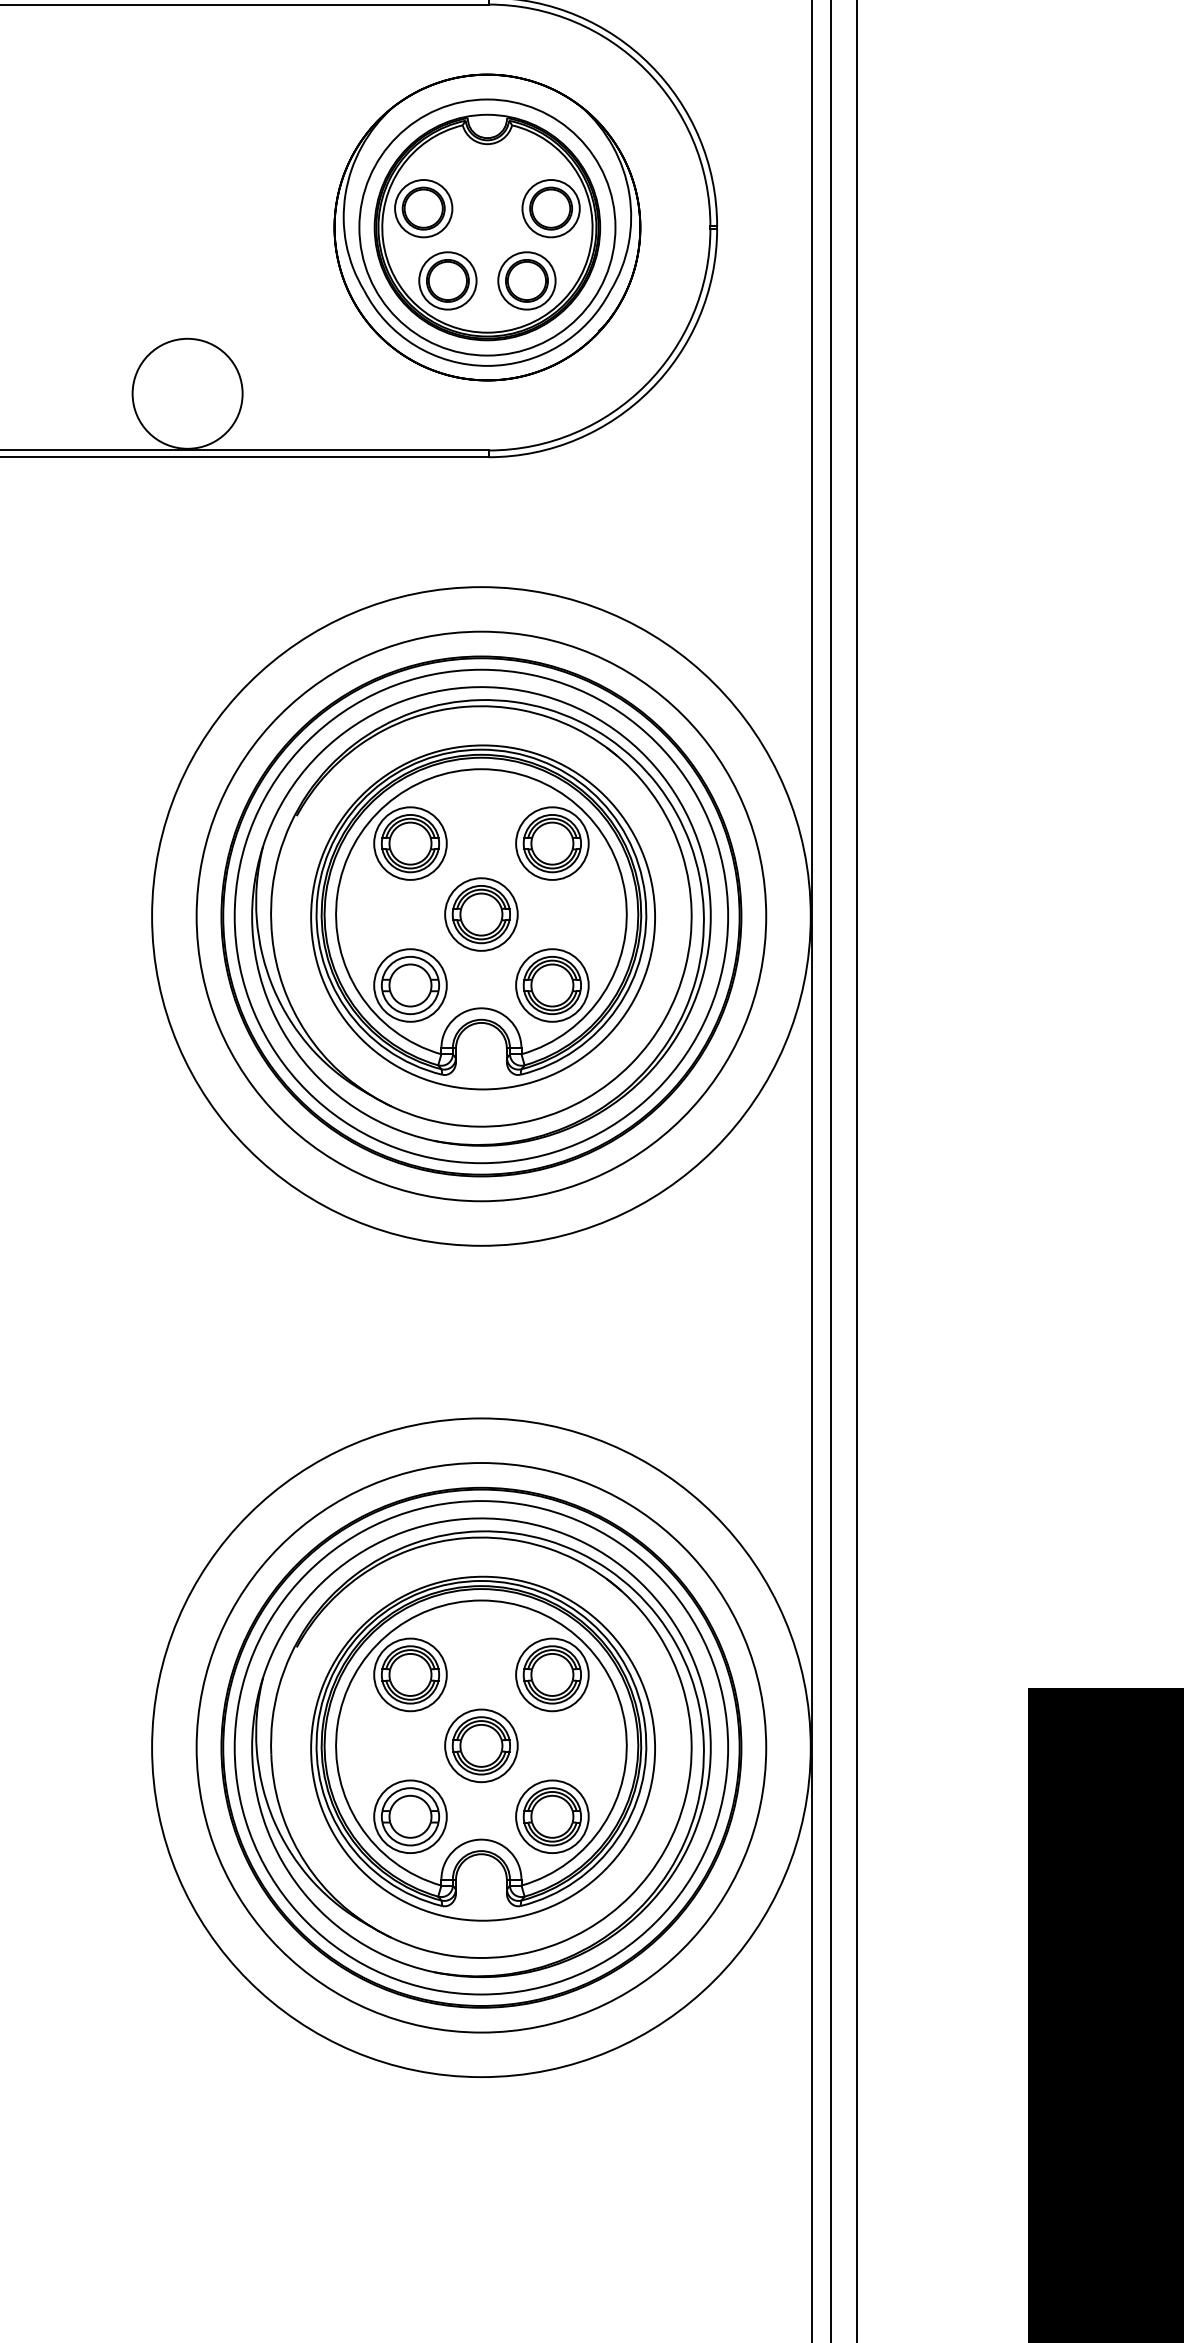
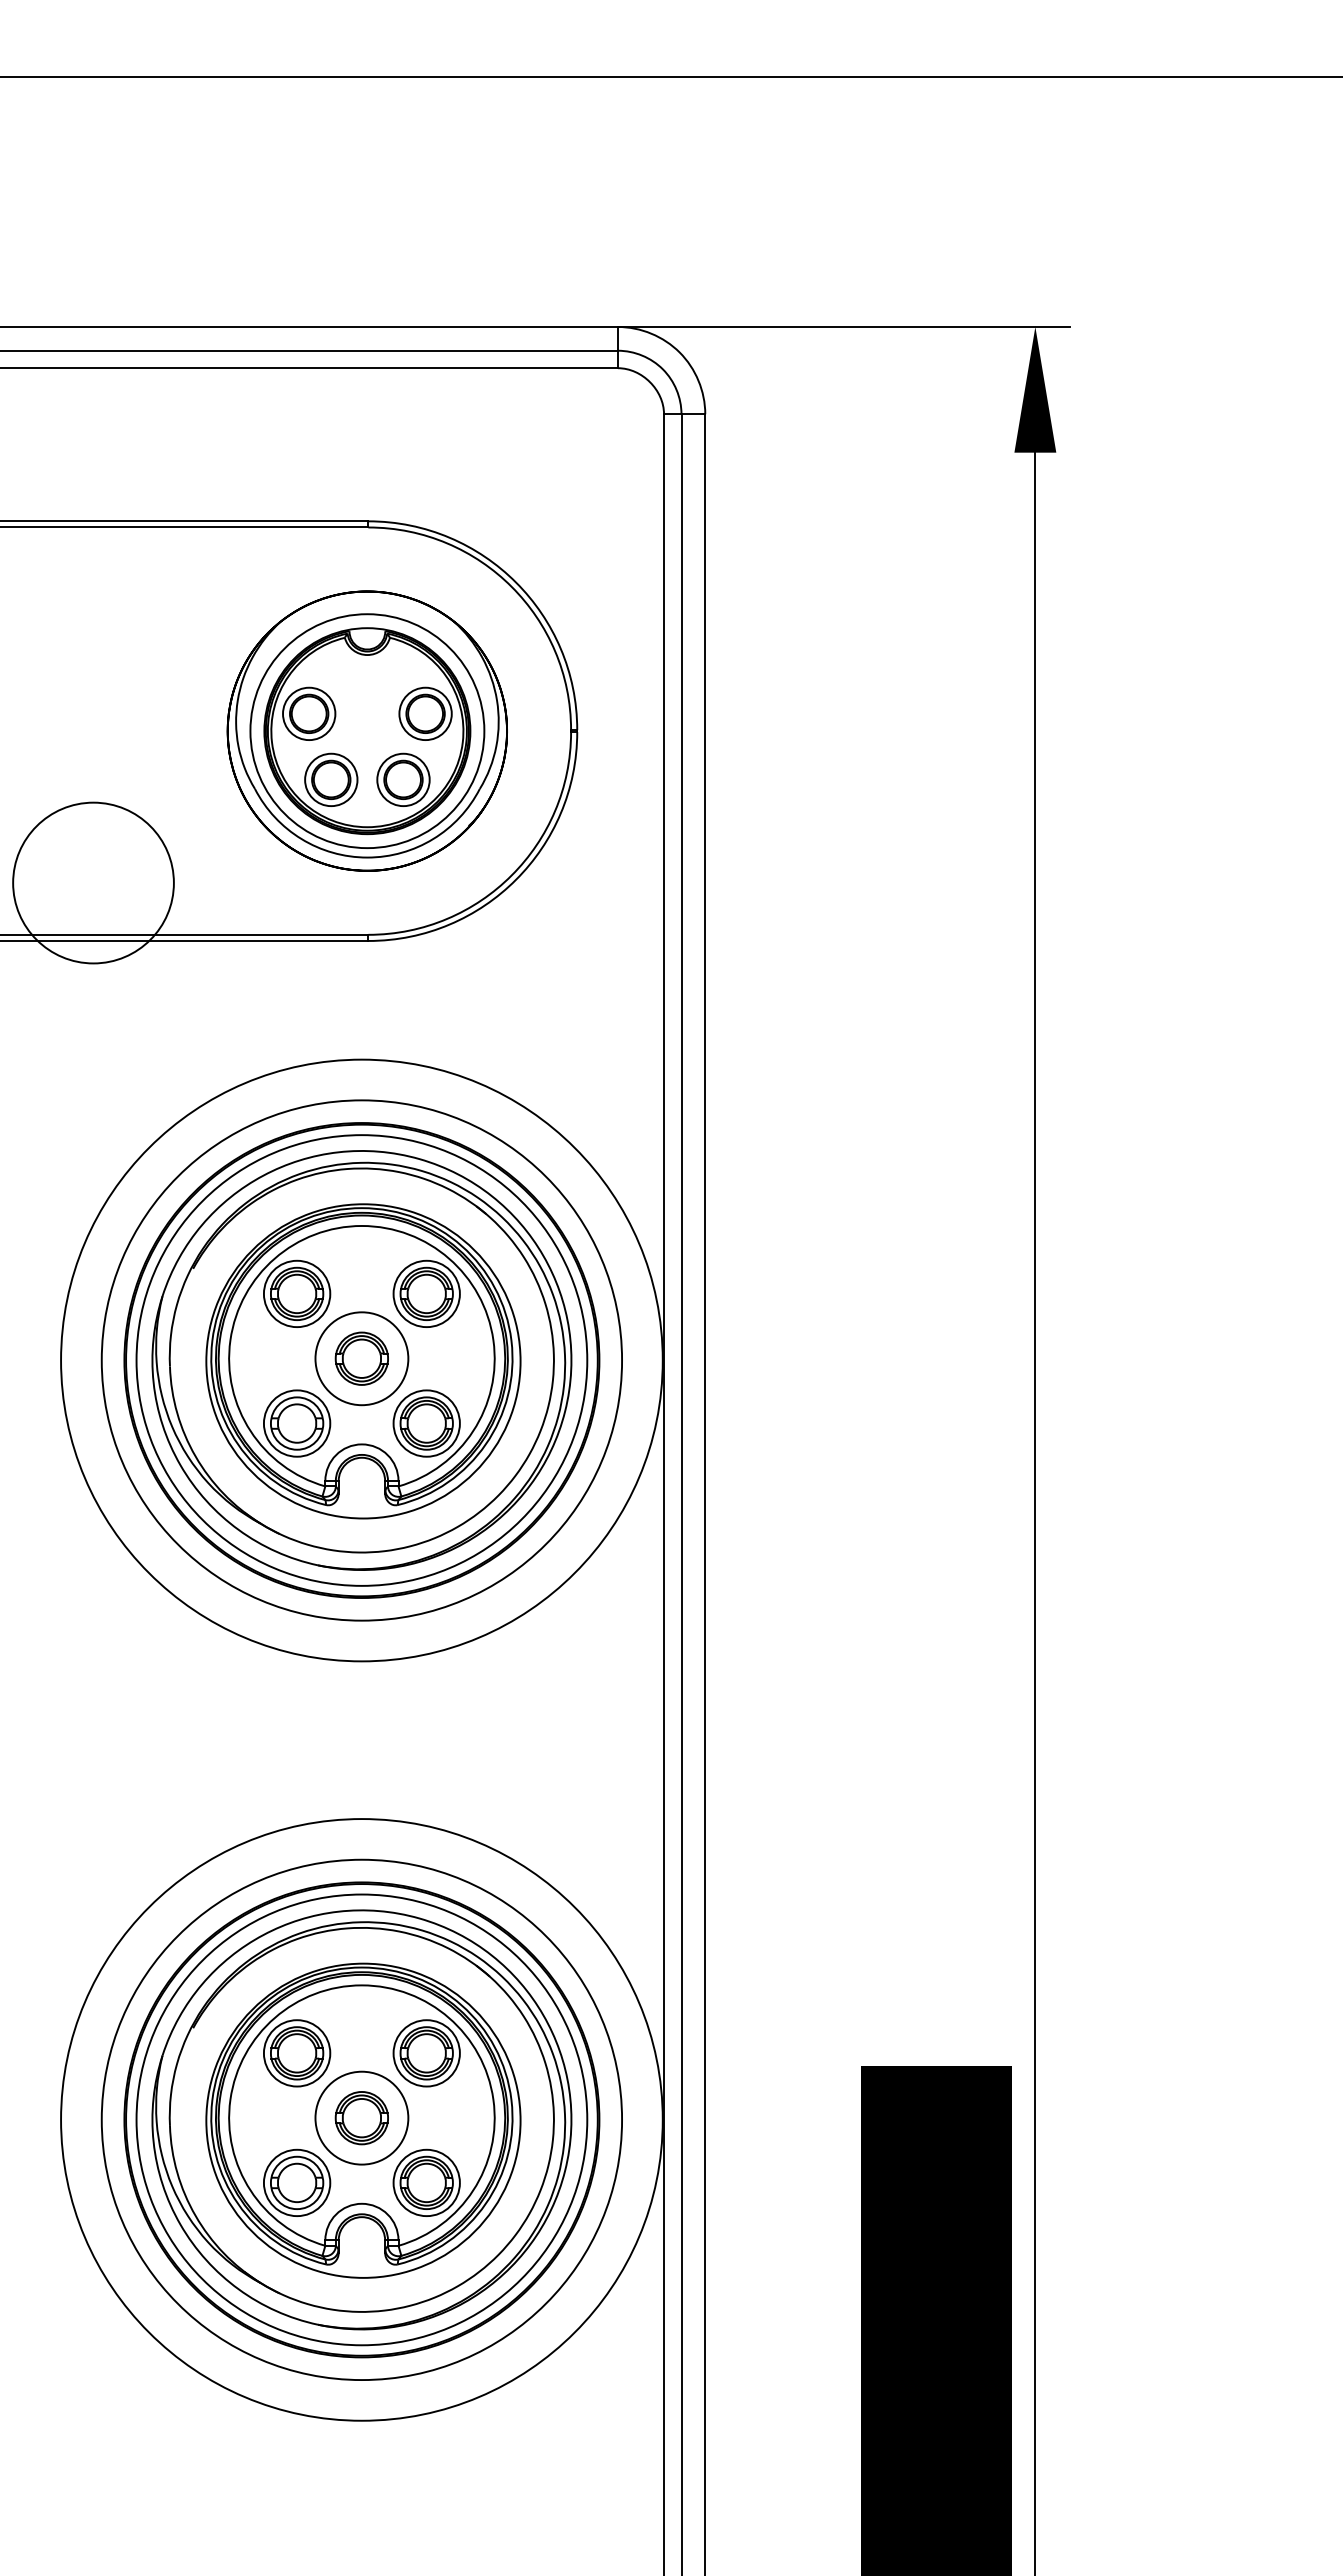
circle: (187, 393) -> (93, 882), size x1.6
circle: (480, 914) -> (361, 1358), size x1.4
circle: (480, 1745) -> (361, 2117), size x1.4

